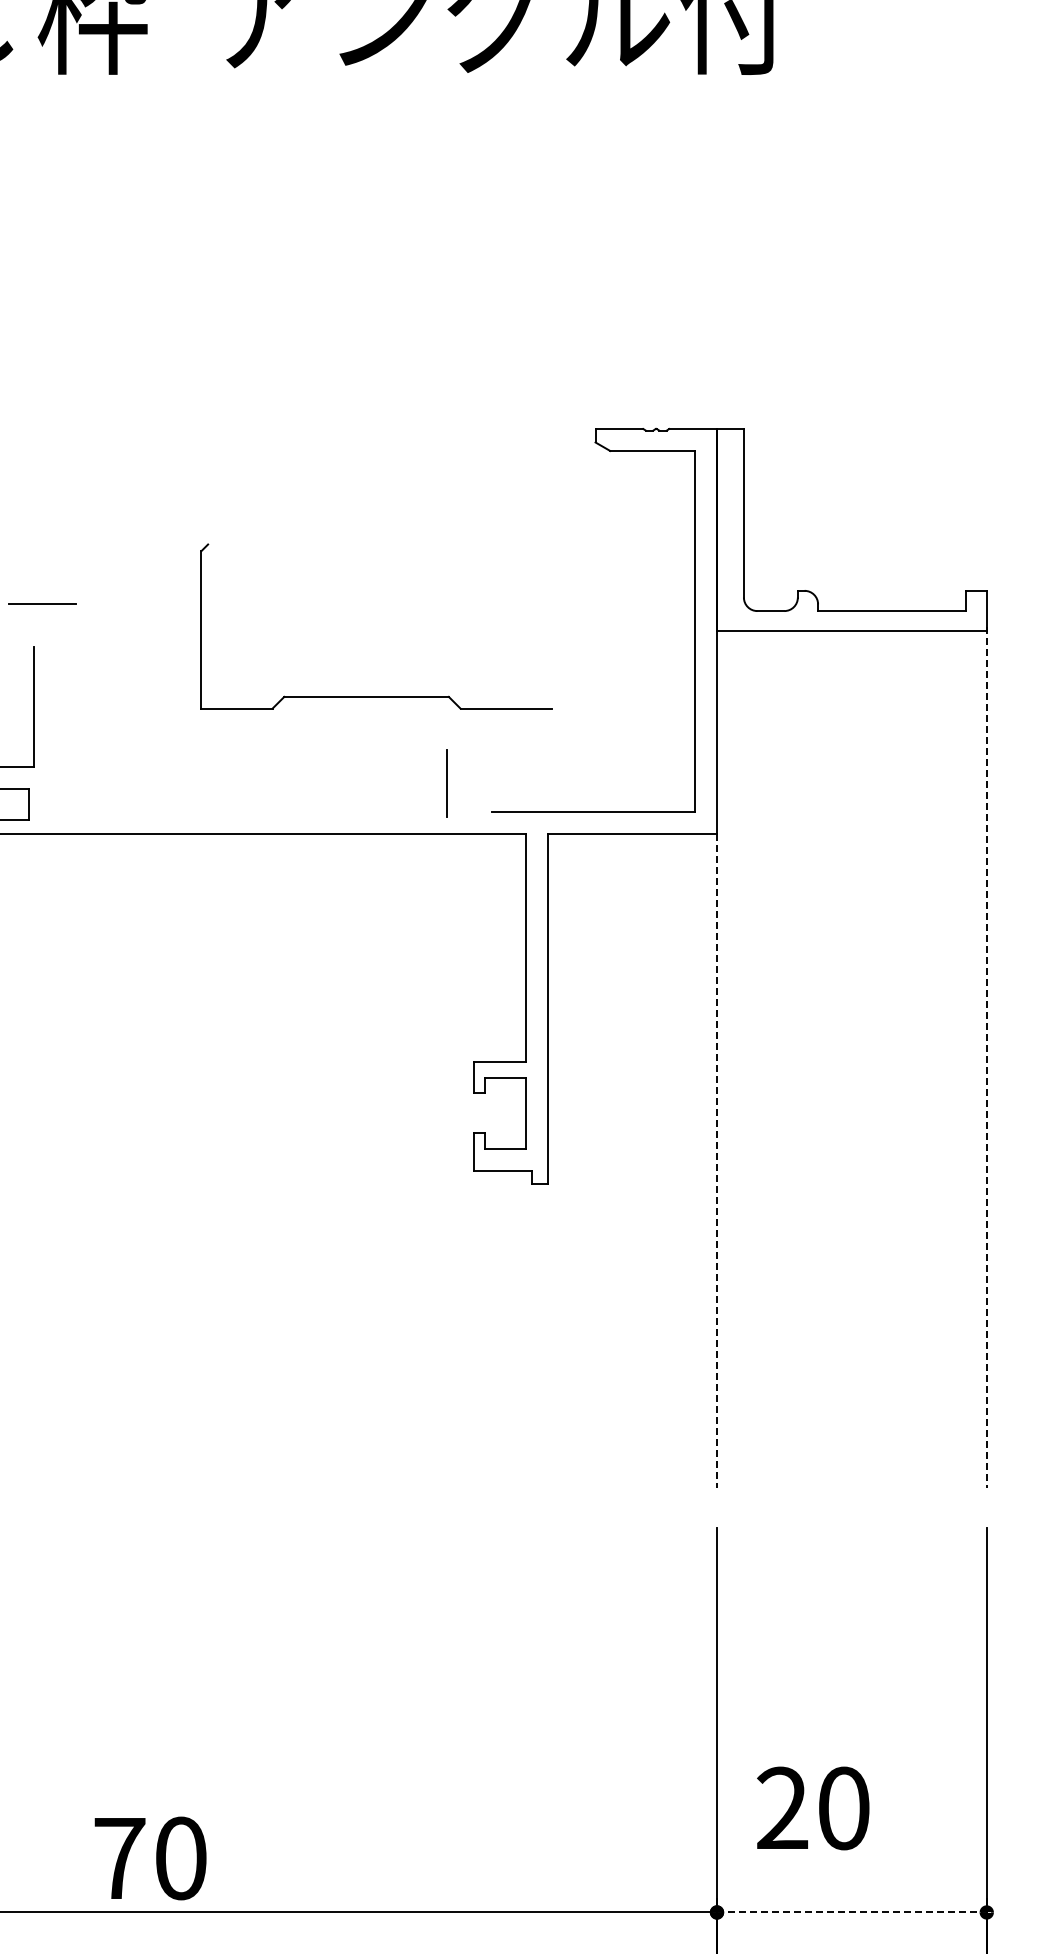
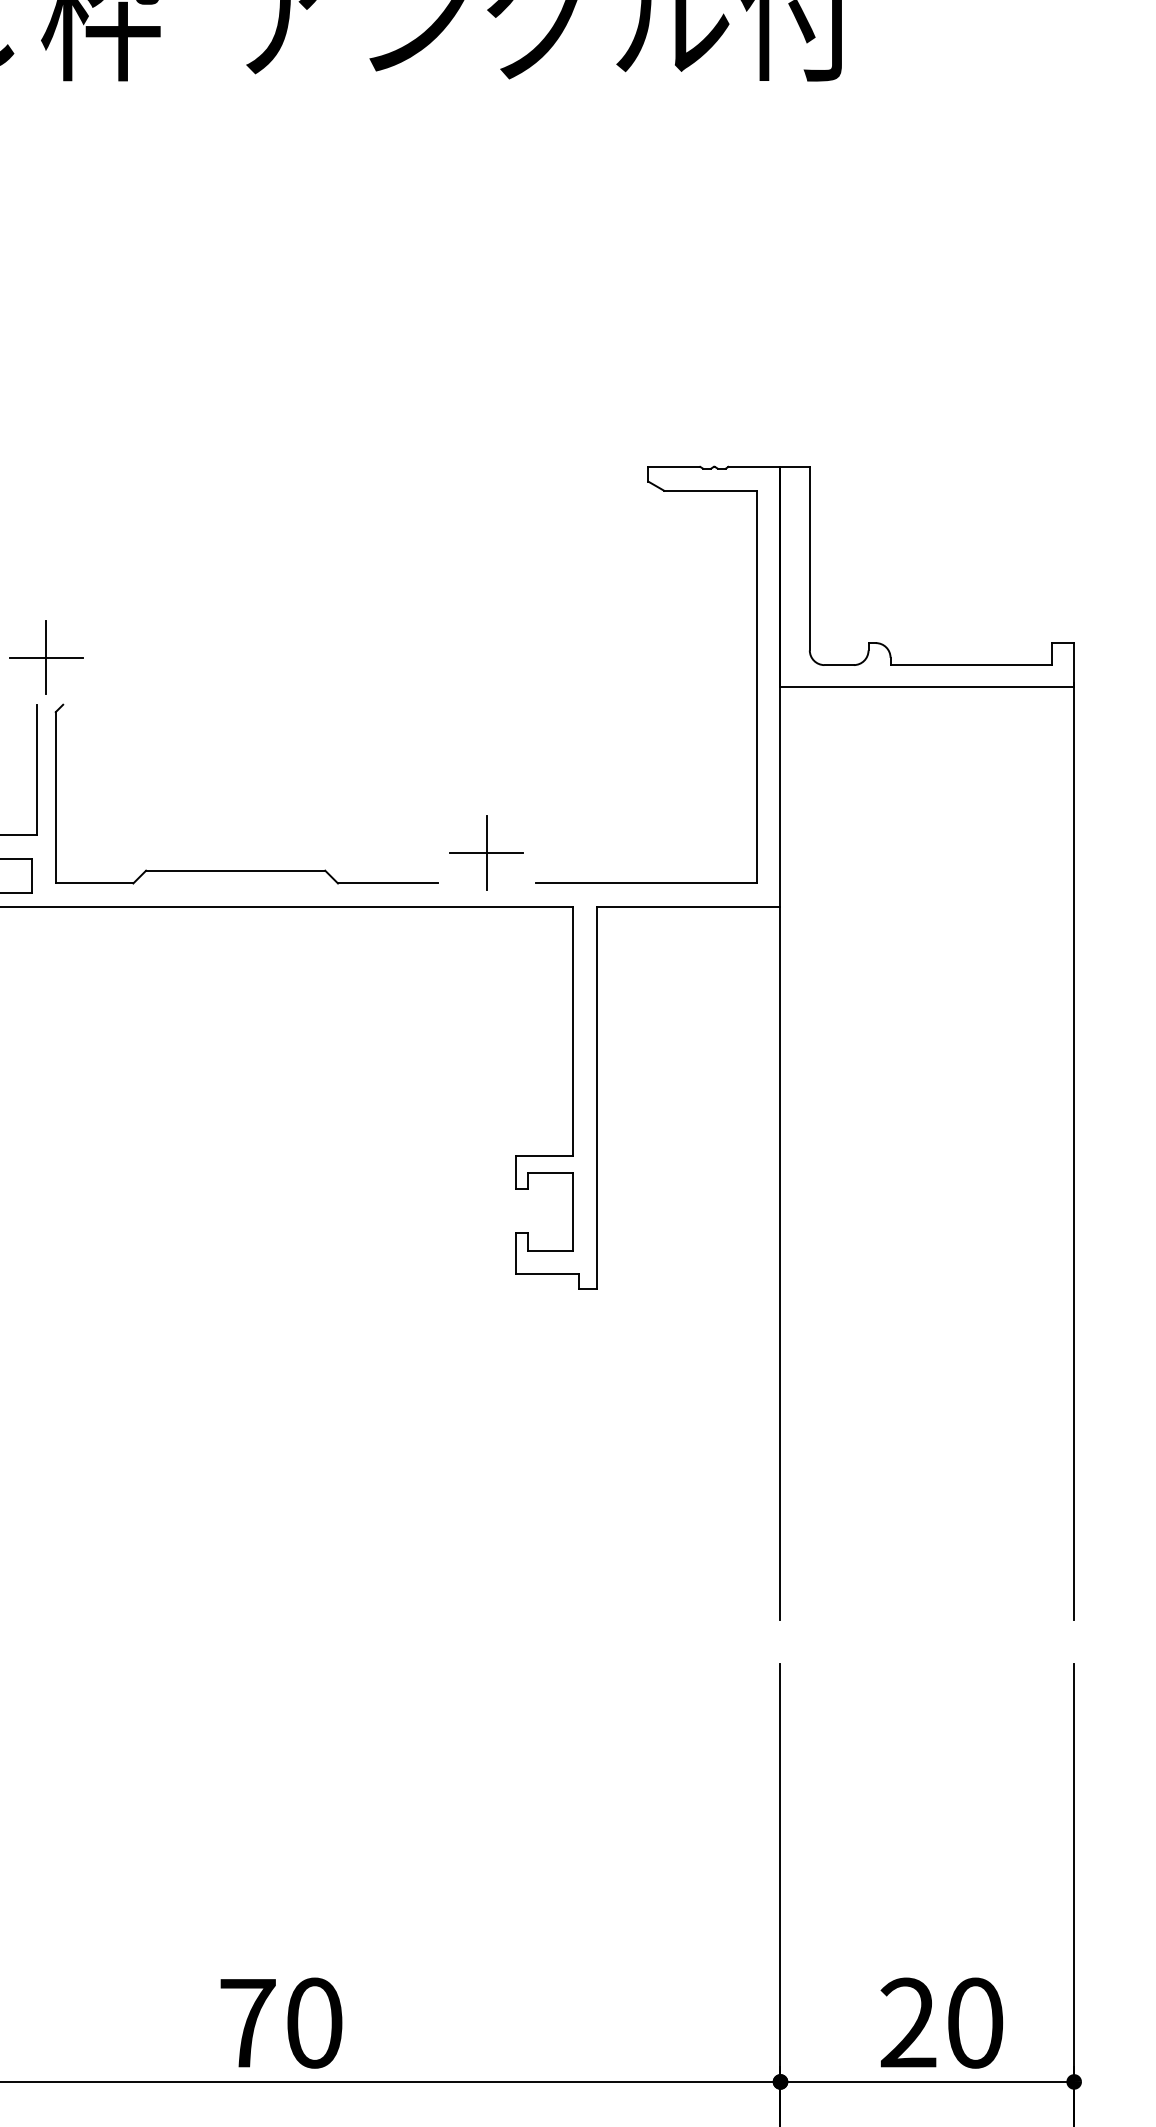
line: (42, 604) -> (46, 657), added
part: (376, 696) -> (246, 870), moved
line: (446, 783) -> (486, 852), added
line: (986, 1058) -> (1073, 1152), dashed -> solid
line: (716, 1161) -> (779, 1264), dashed -> solid
text: (813, 1808) -> (942, 2023), moved
text: (150, 1858) -> (281, 2023), moved
line: (851, 1912) -> (926, 2081), dashed -> solid

